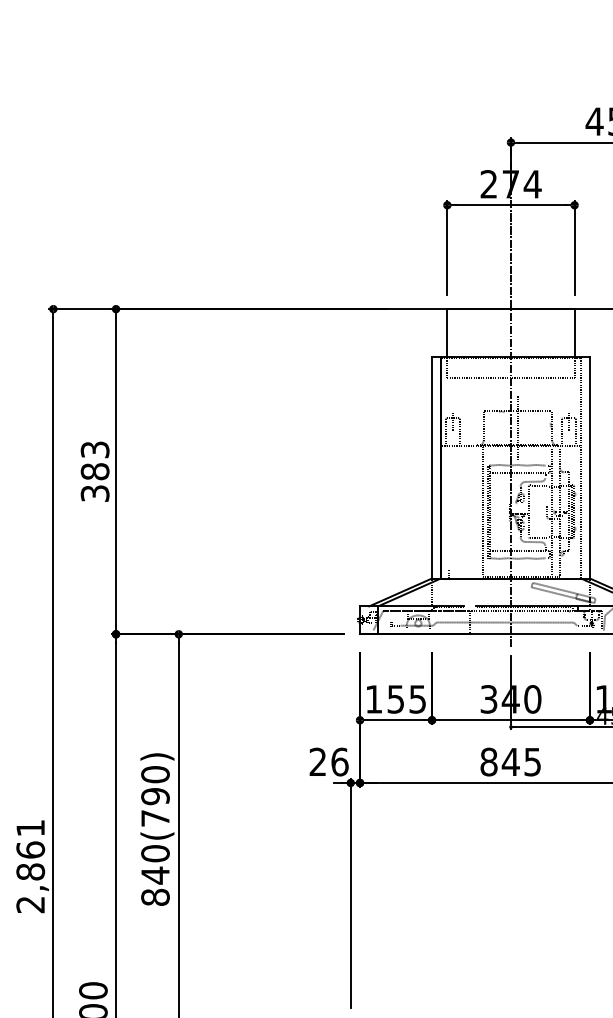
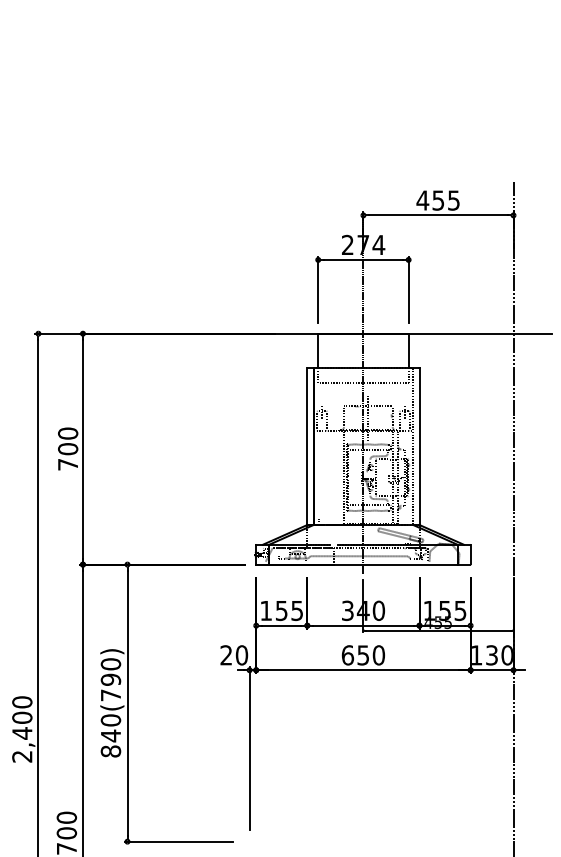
text: (94, 470) -> (67, 448), 383 -> 700
text: (339, 762) -> (241, 655), 26 -> 20
text: (511, 762) -> (363, 655), 845 -> 650
text: (30, 849) -> (22, 717), 2,861 -> 2,400

